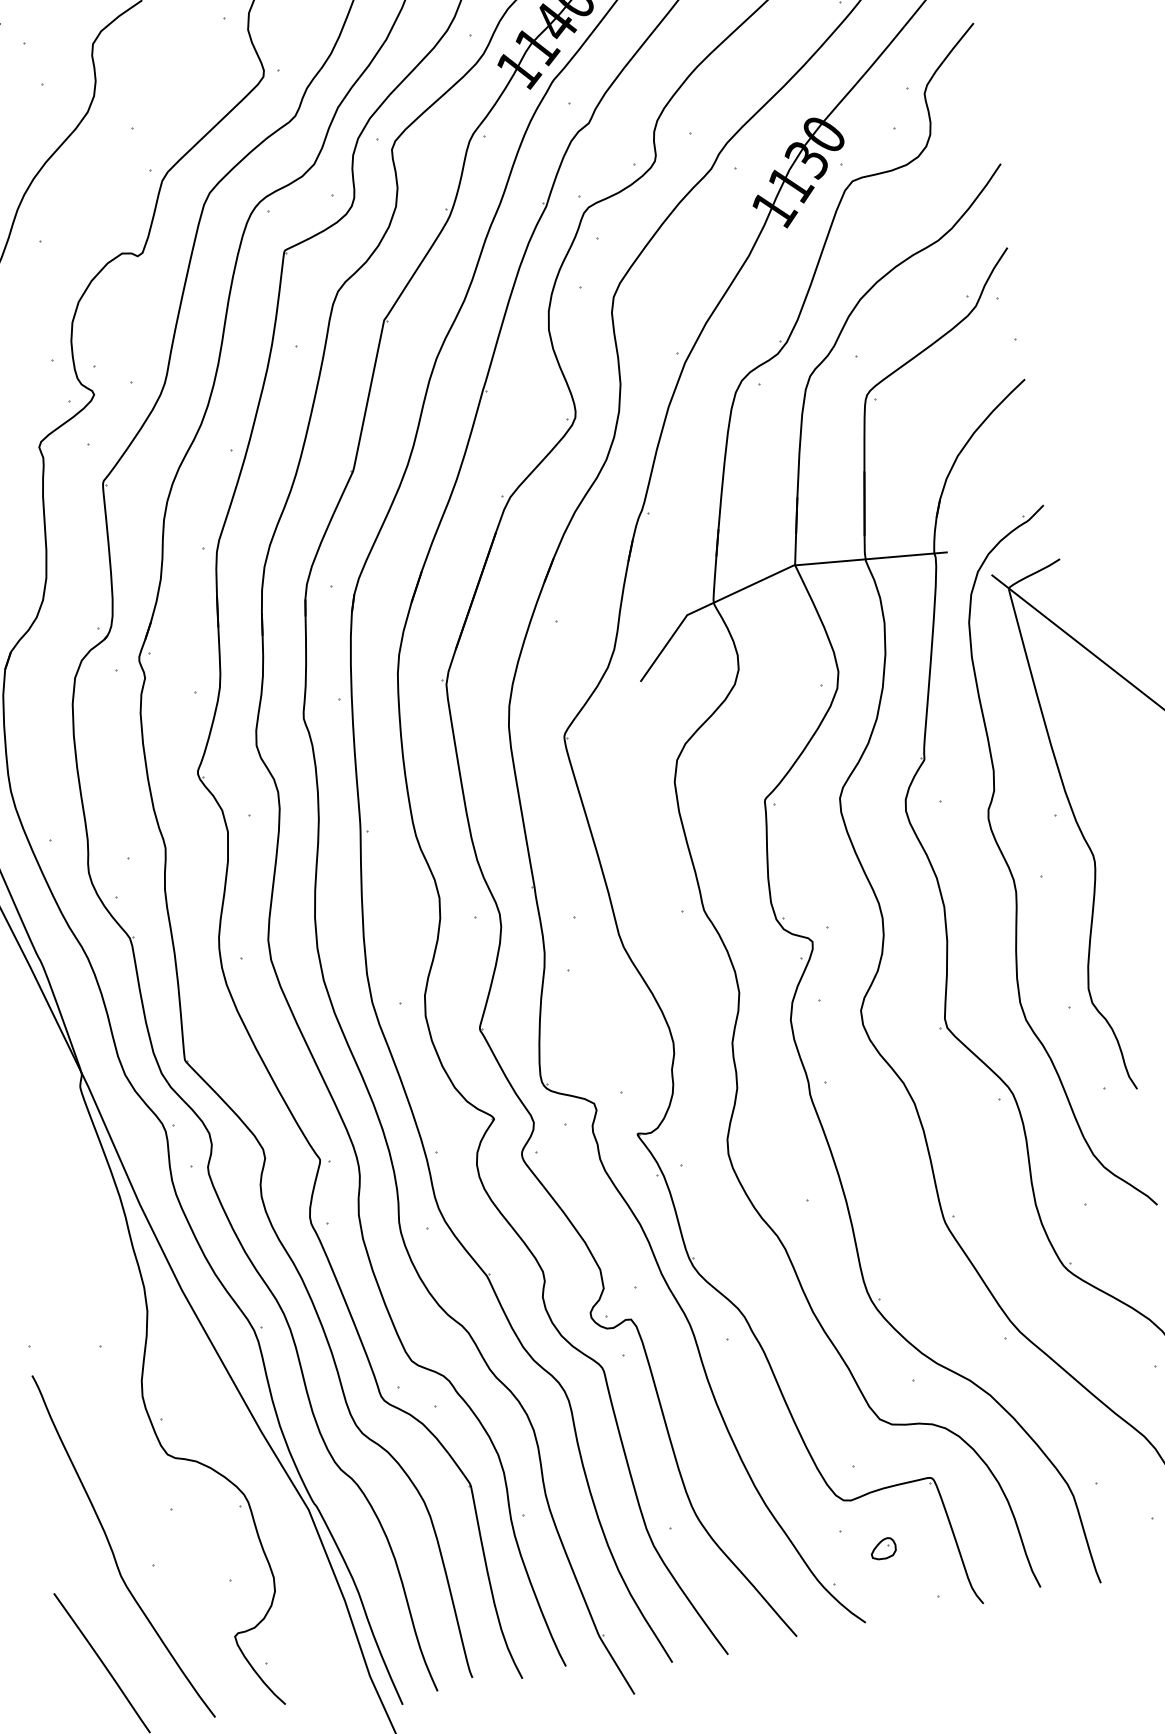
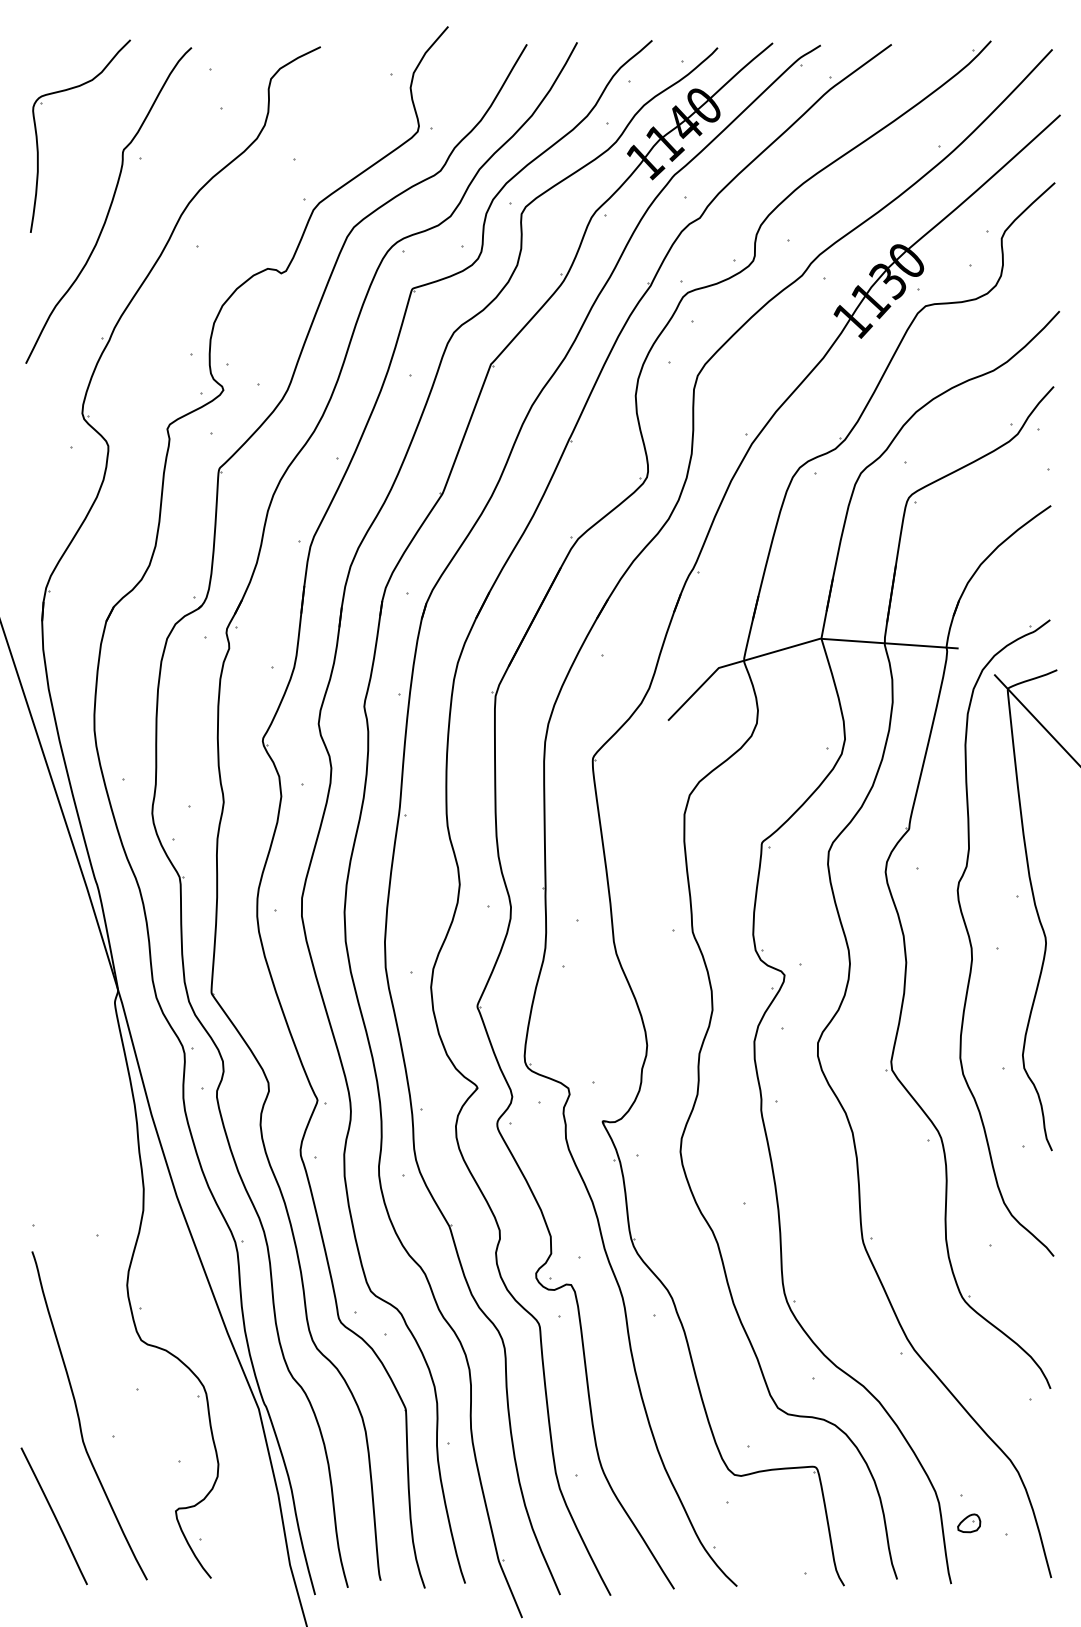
part: (883, 1548) -> (969, 1523), moved

